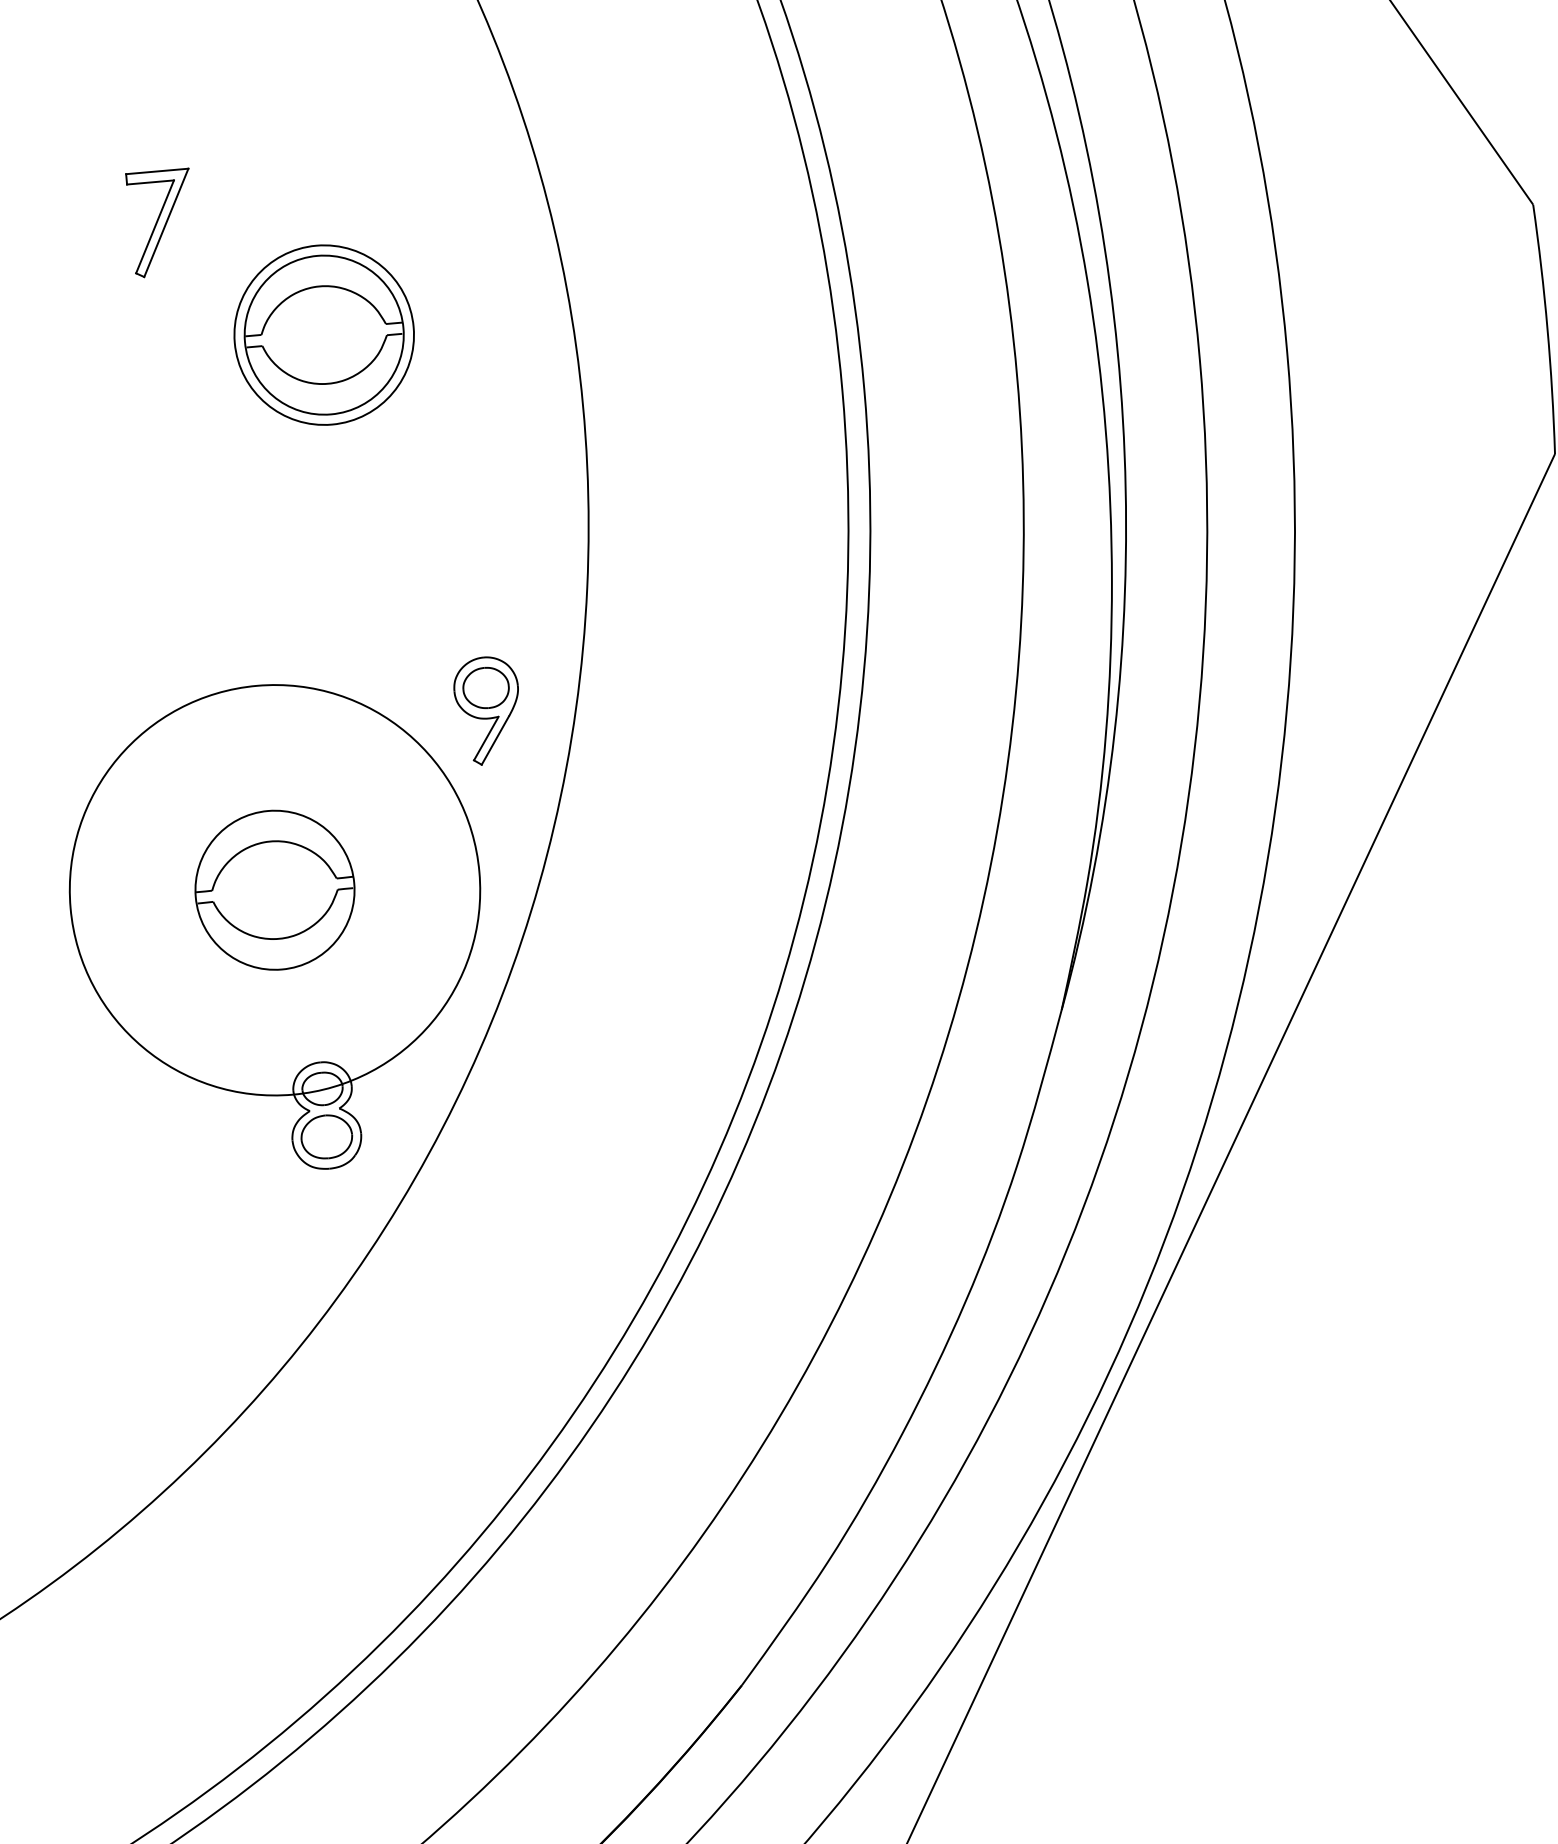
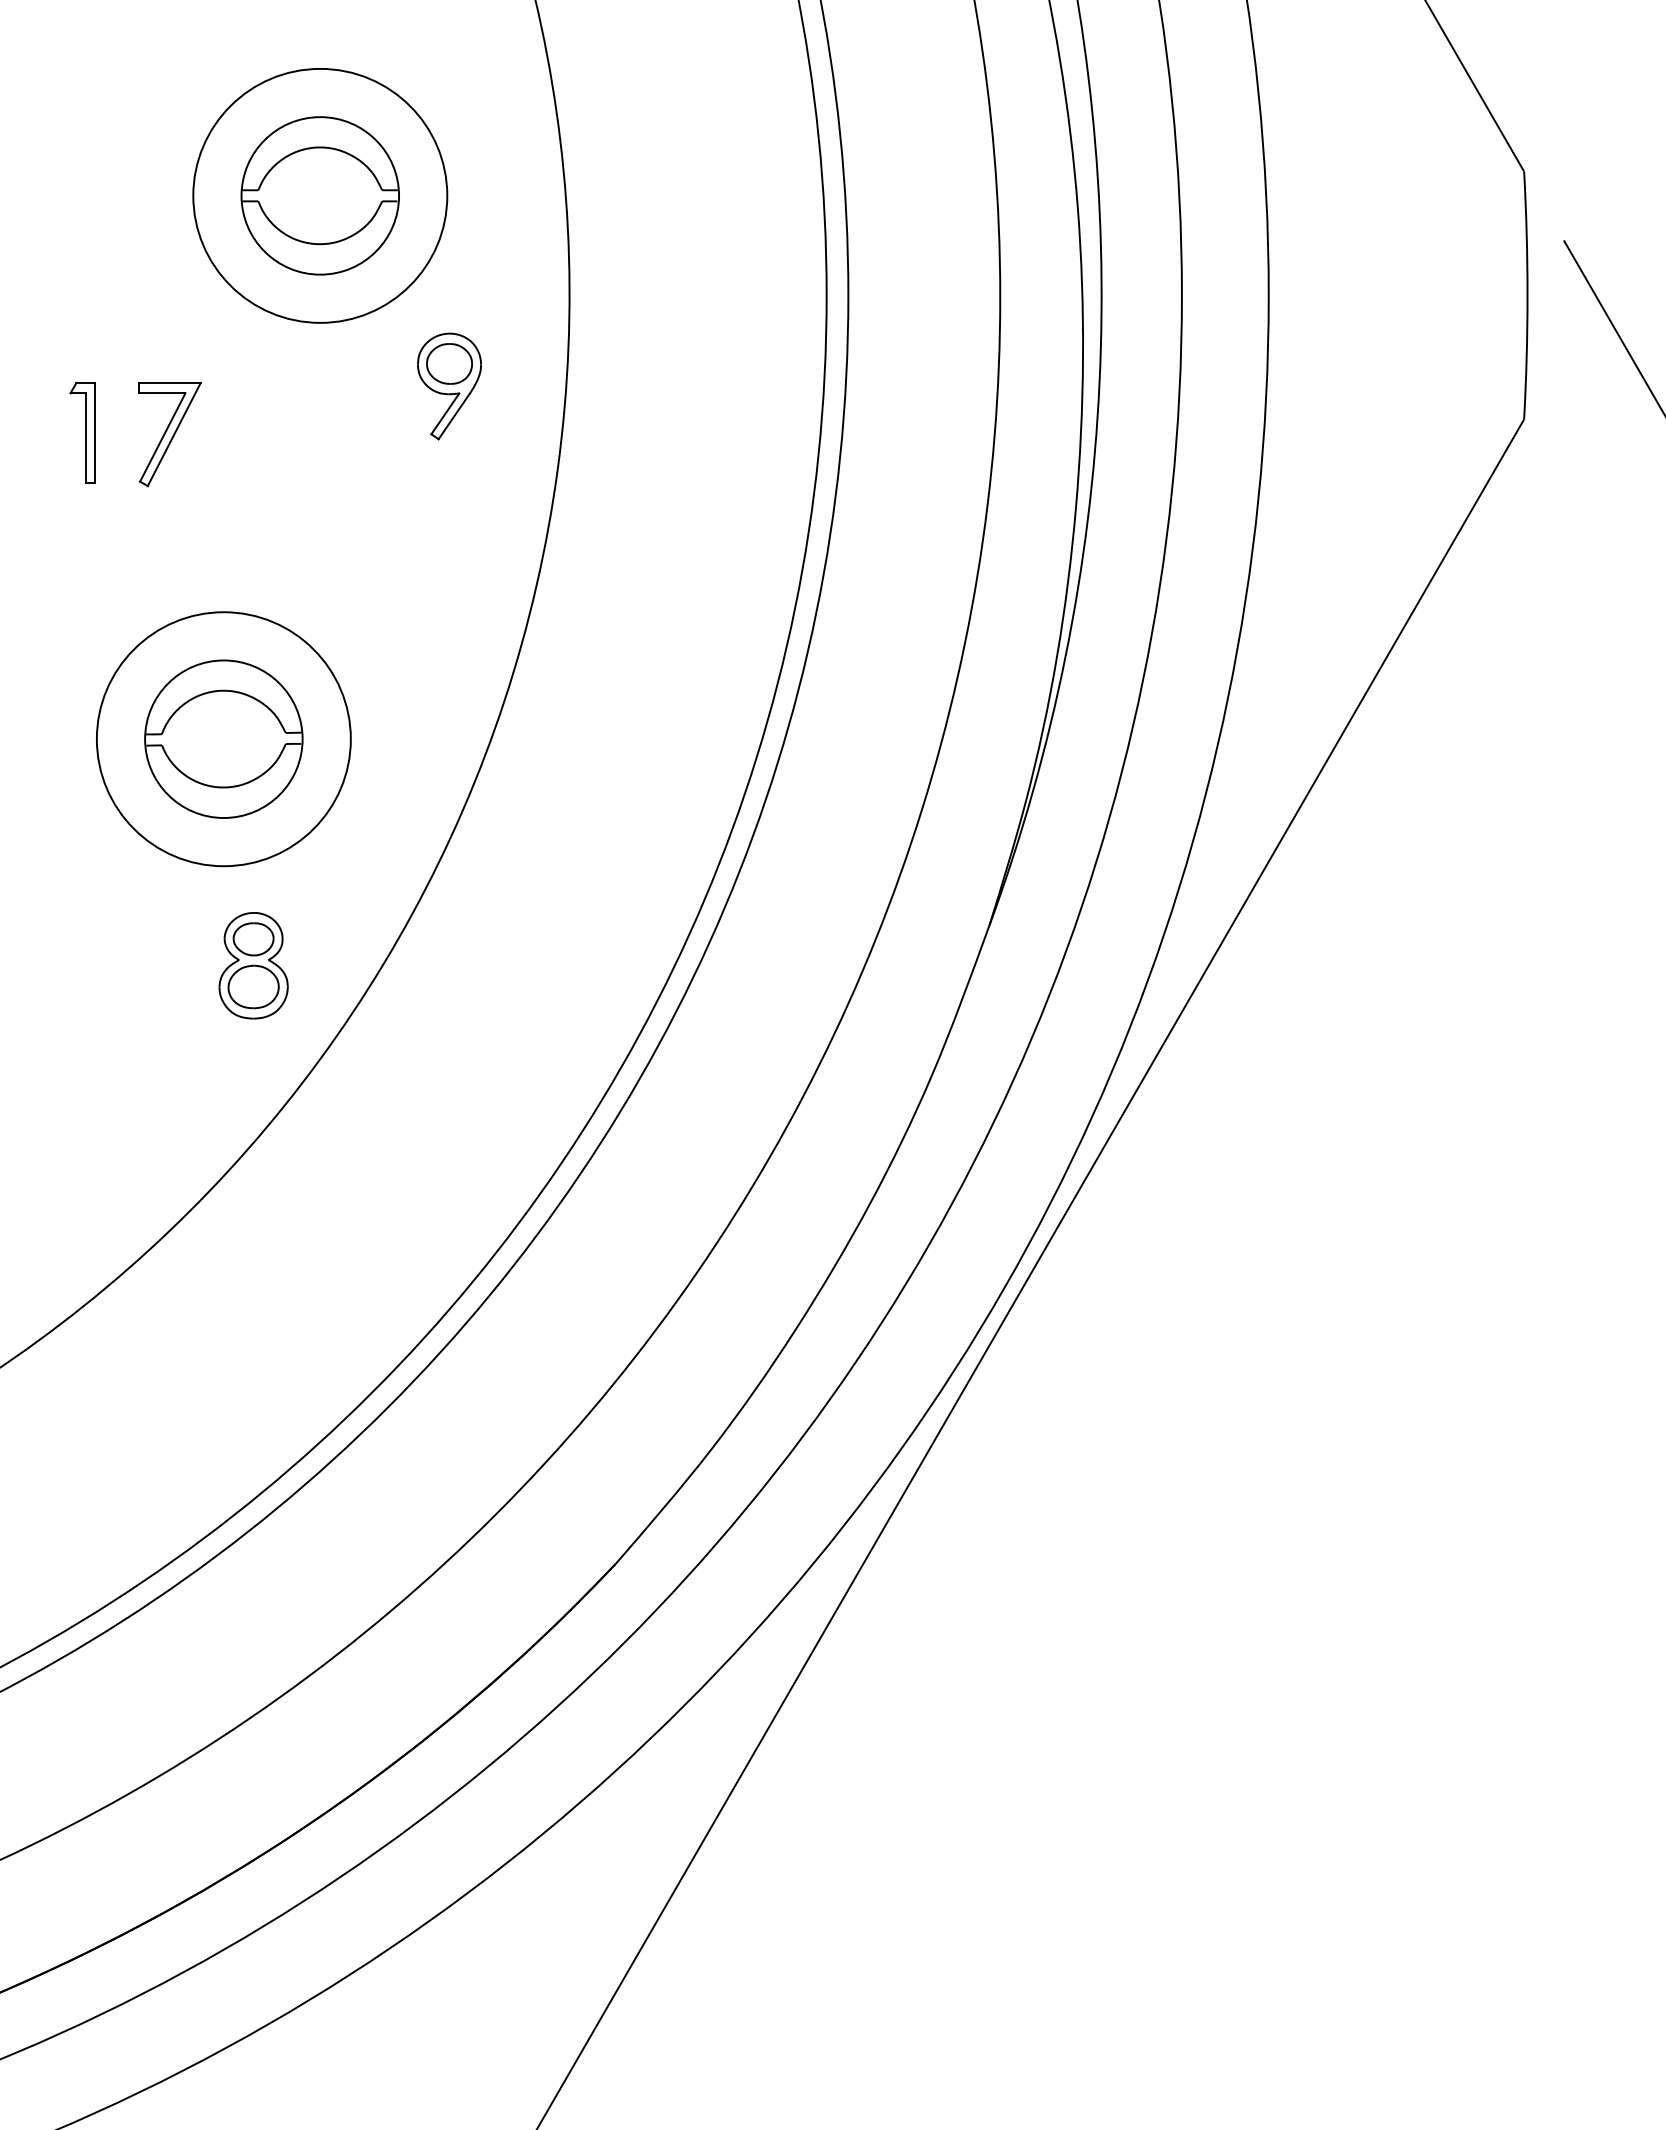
part: (161, 223) -> (169, 434), moved
circle: (324, 334) -> (320, 195), size x1.43
part: (105, 594) -> (82, 432), added
part: (488, 710) -> (449, 386), moved
circle: (274, 890) -> (223, 739), size x0.62

